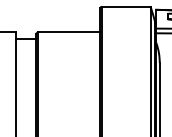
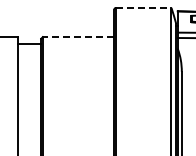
line: (126, 6) -> (143, 7), solid -> dashed
line: (68, 32) -> (78, 37), solid -> dashed

